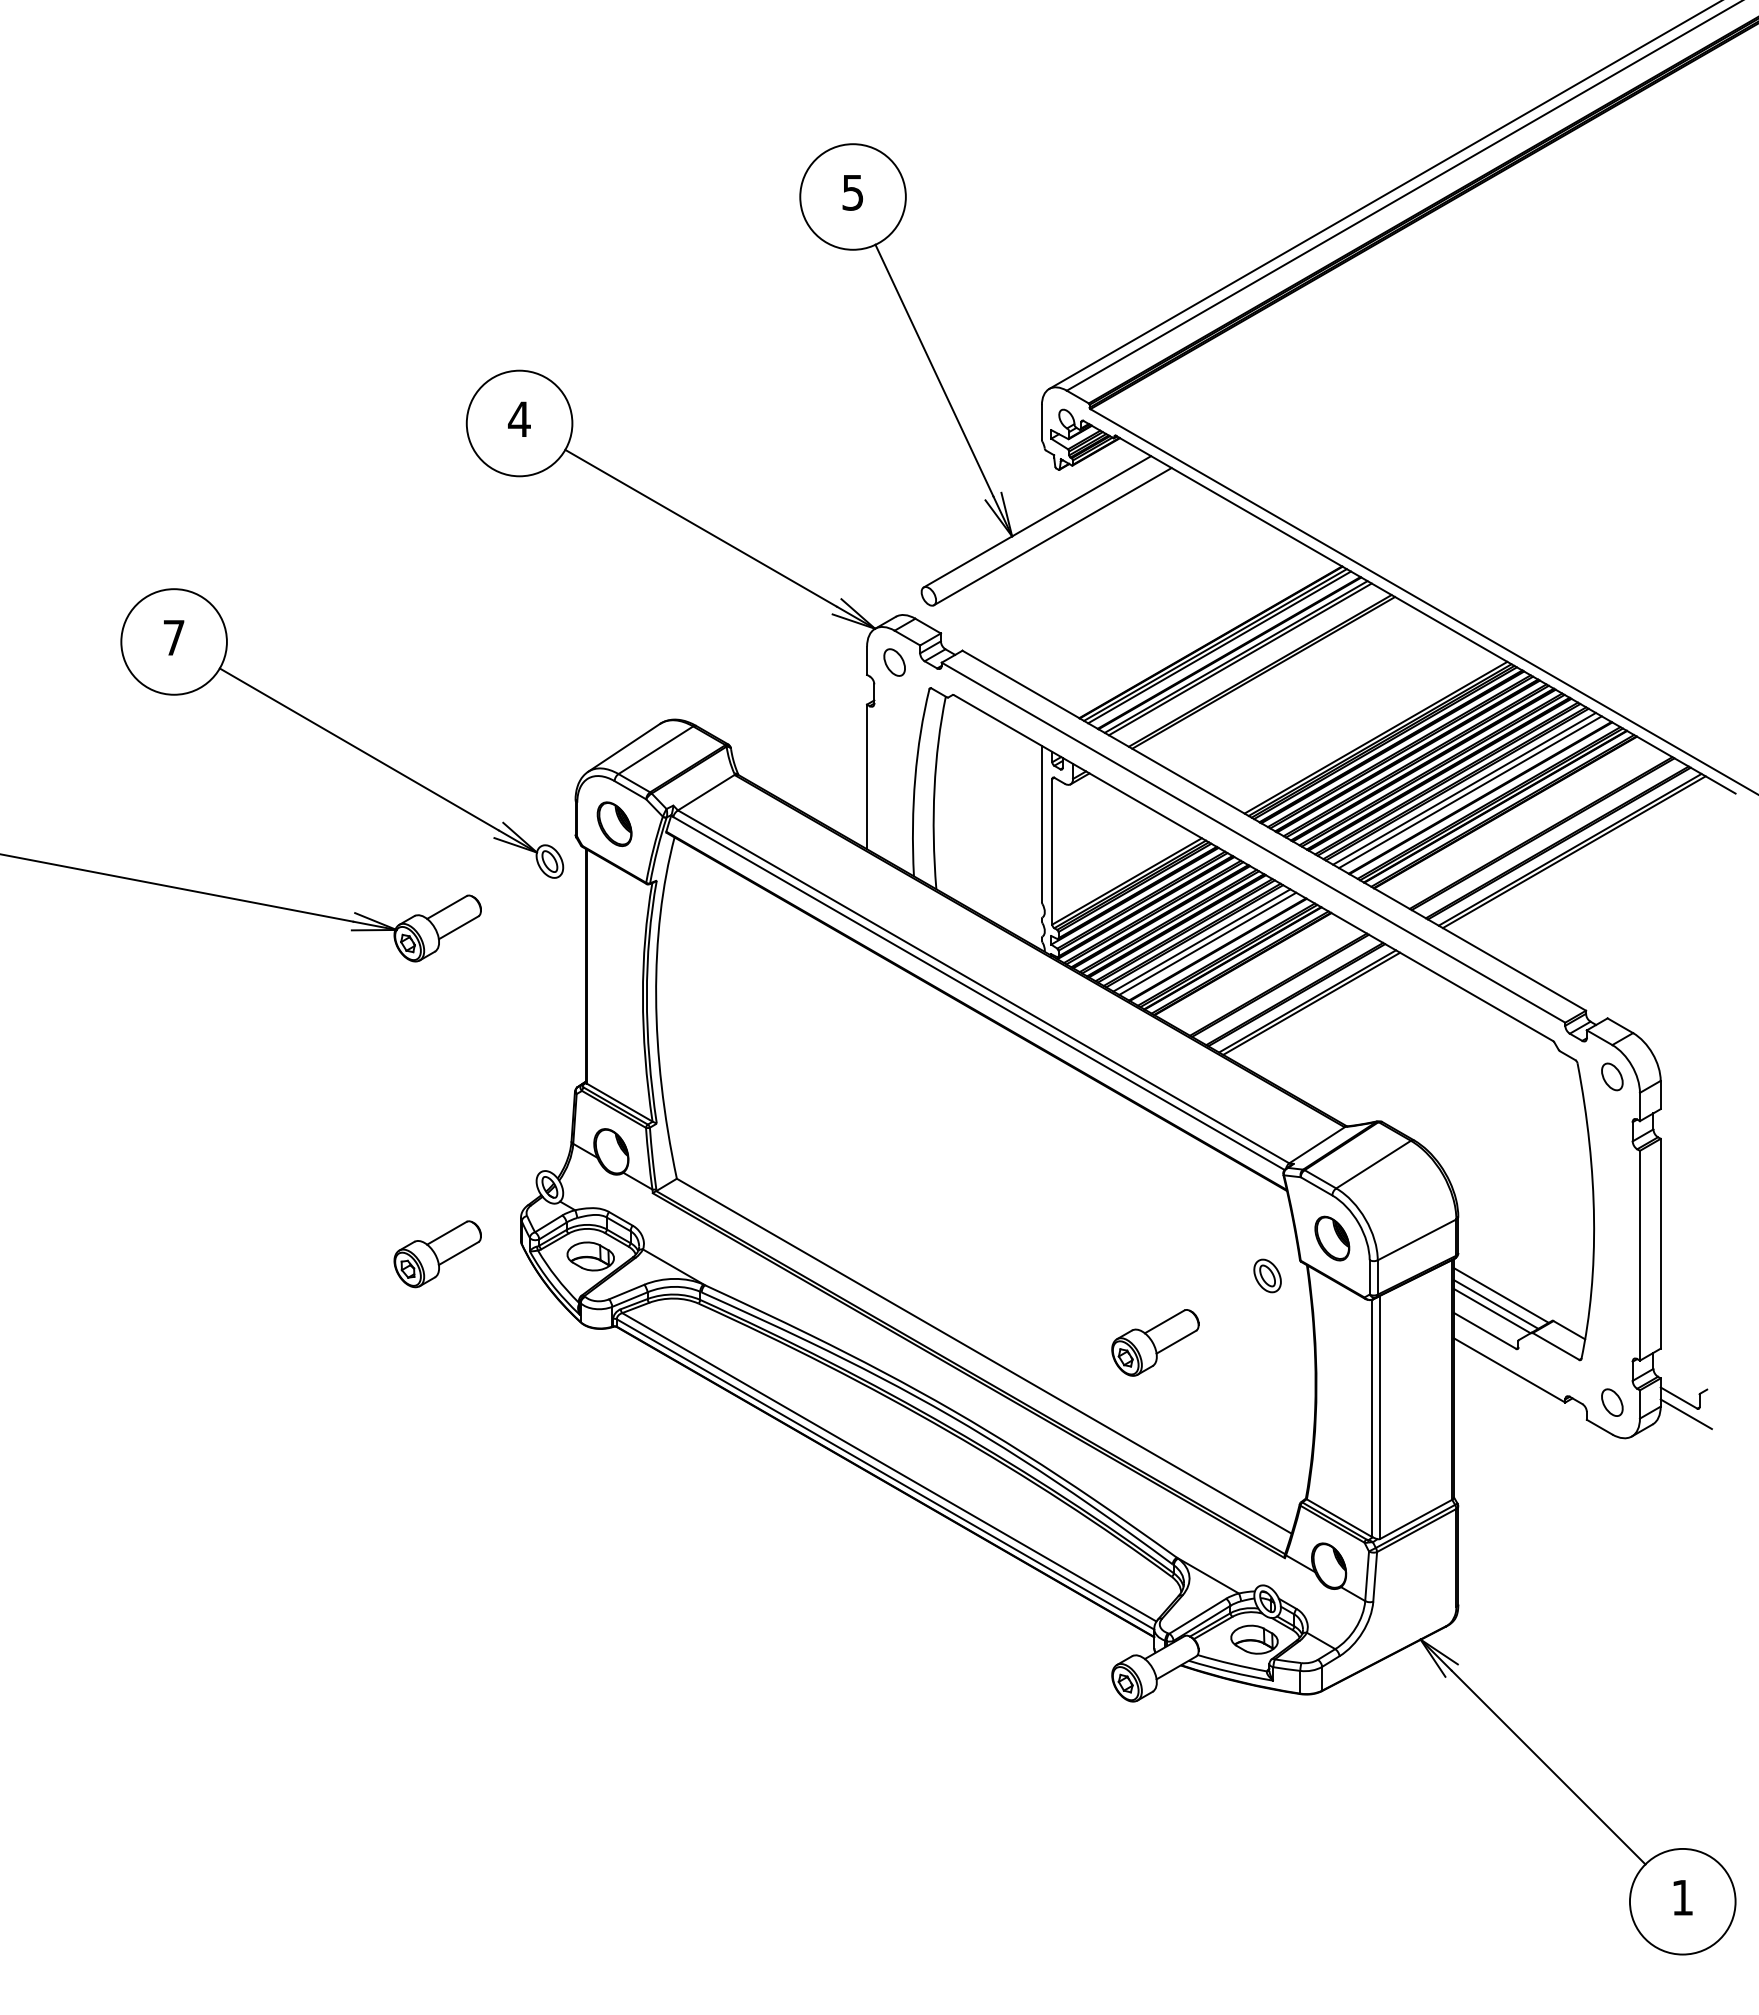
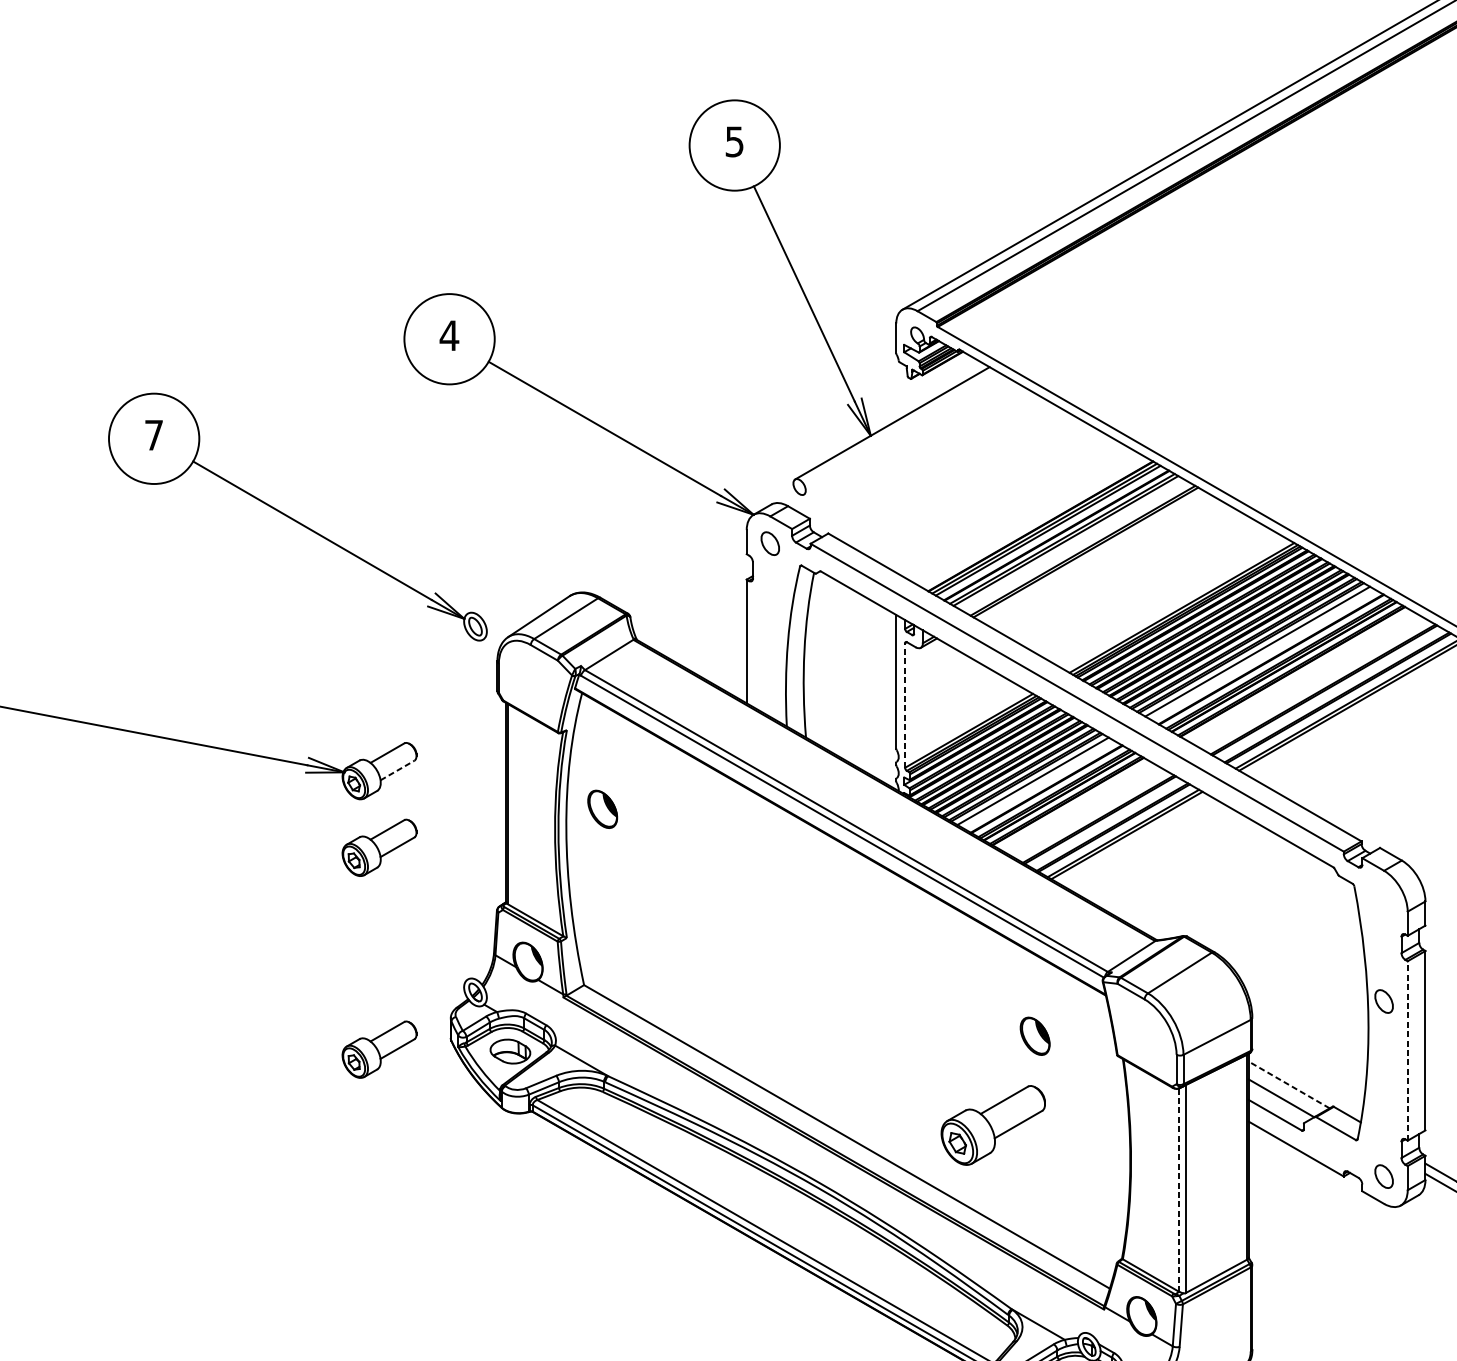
line: (1052, 536) -> (905, 435), removed
part: (342, 733) -> (298, 517), moved
line: (1470, 792) -> (1262, 654), removed
part: (614, 824) -> (602, 809), moved
line: (1052, 851) -> (905, 705), solid -> dashed
line: (458, 927) -> (397, 770), solid -> dashed
line: (1207, 943) -> (1037, 783), removed
part: (437, 1018) -> (379, 848), added
part: (1612, 1076) -> (1384, 1001), moved
part: (1332, 1238) -> (1035, 1036), moved
line: (1639, 1255) -> (1407, 1050), solid -> dashed
part: (1267, 1275) -> (1089, 1067), removed
line: (1501, 1295) -> (1289, 1084), solid -> dashed
line: (1496, 1304) -> (1285, 1092), removed
part: (1155, 1342) -> (993, 1125), size x1.4
line: (1372, 1418) -> (1178, 1190), solid -> dashed

